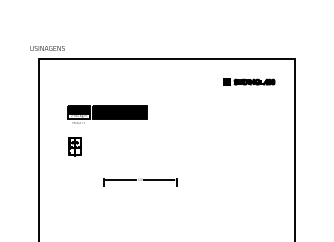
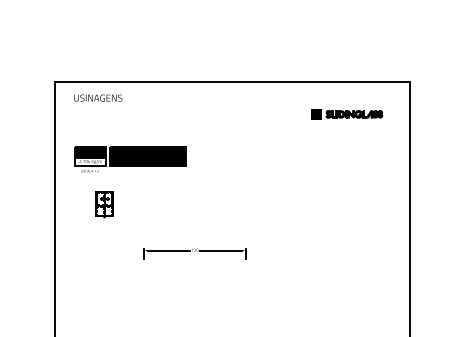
text: (47, 48) -> (98, 98), moved
part: (107, 114) -> (130, 159), moved

